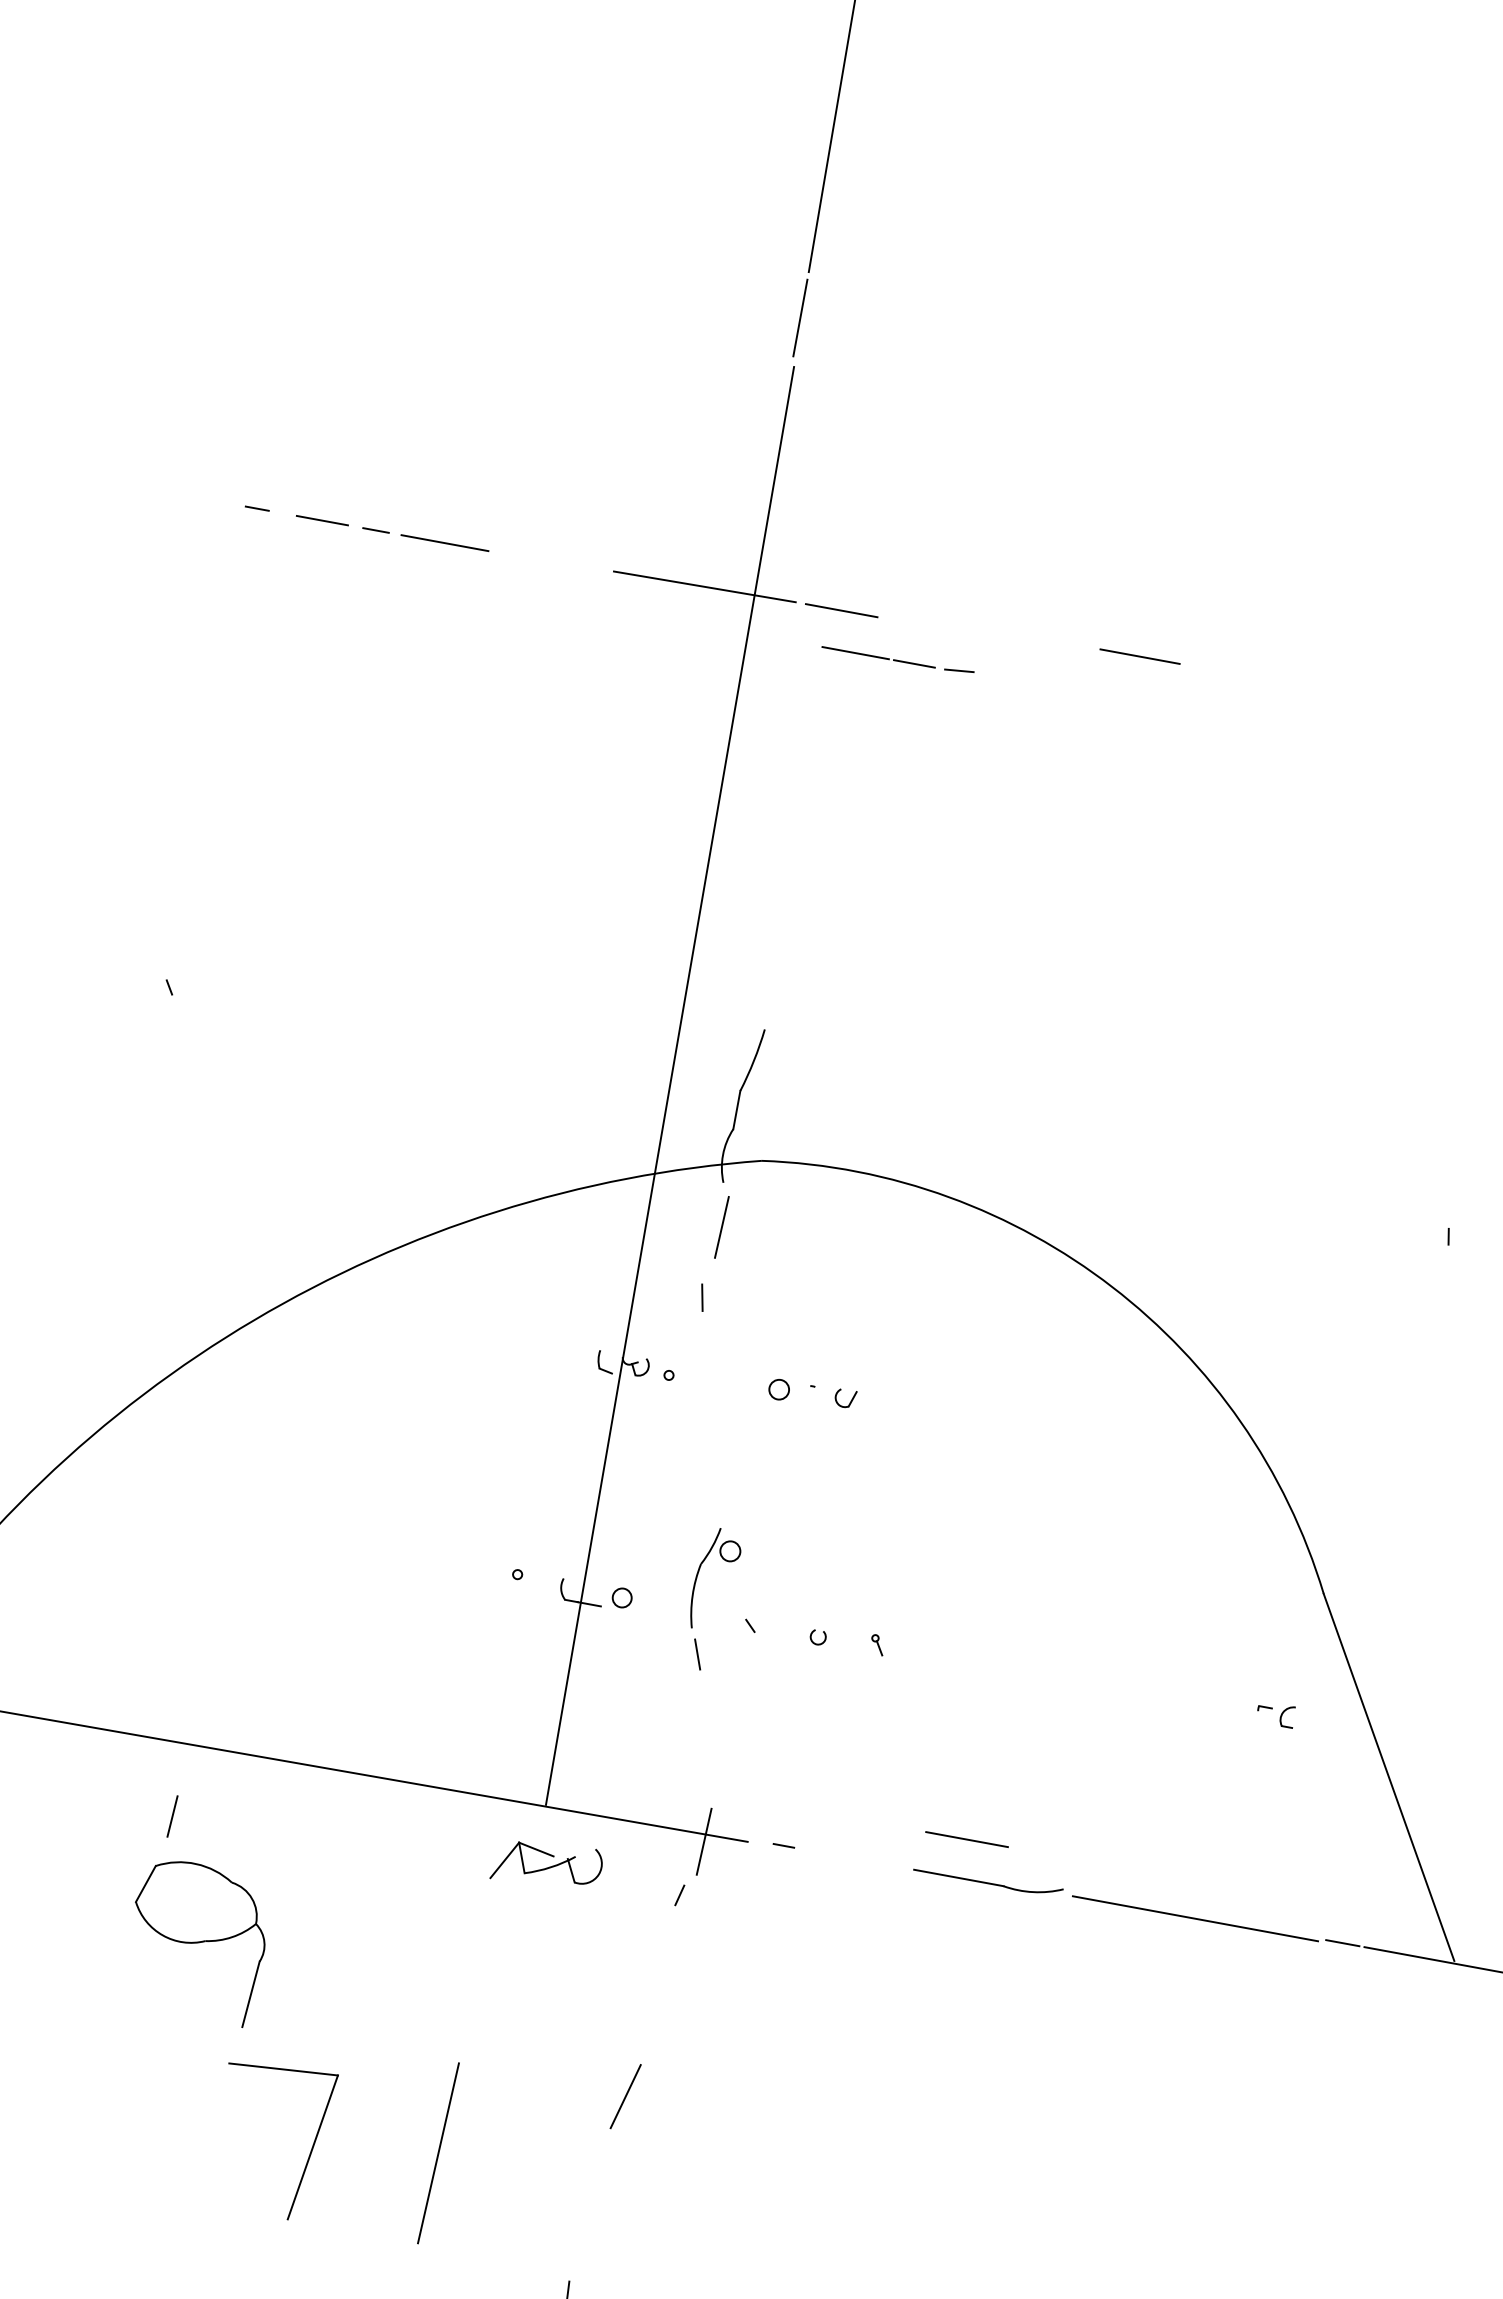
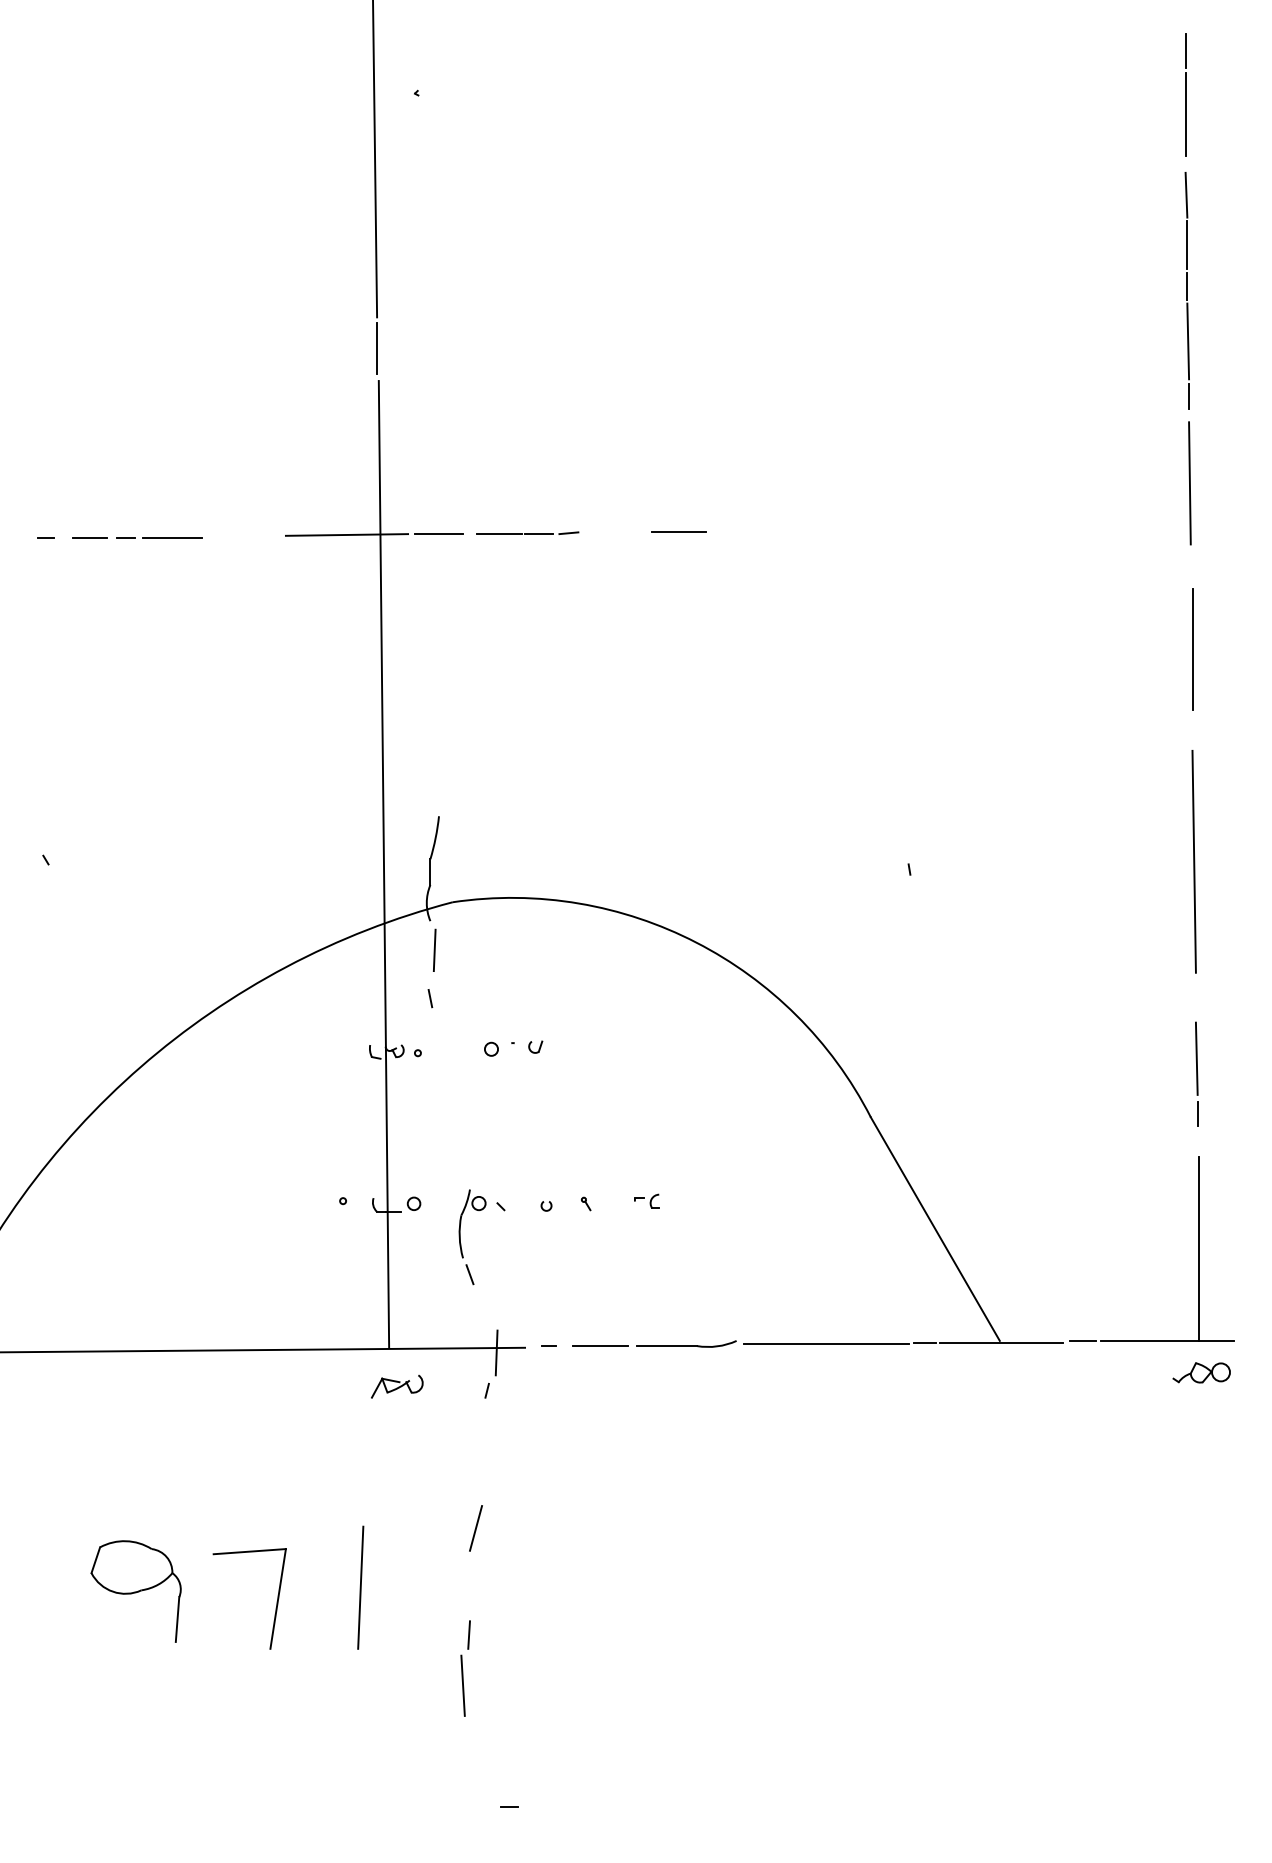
line: (1139, 655) -> (678, 531), moved
part: (898, 658) -> (527, 532), moved
part: (693, 1596) -> (460, 1237), moved
part: (1275, 1712) -> (646, 1200), moved
line: (171, 1815) -> (468, 1634), moved
line: (966, 1838) -> (600, 1345), moved
part: (547, 1864) -> (397, 1386), size x0.71
part: (196, 1941) -> (135, 1591), moved

